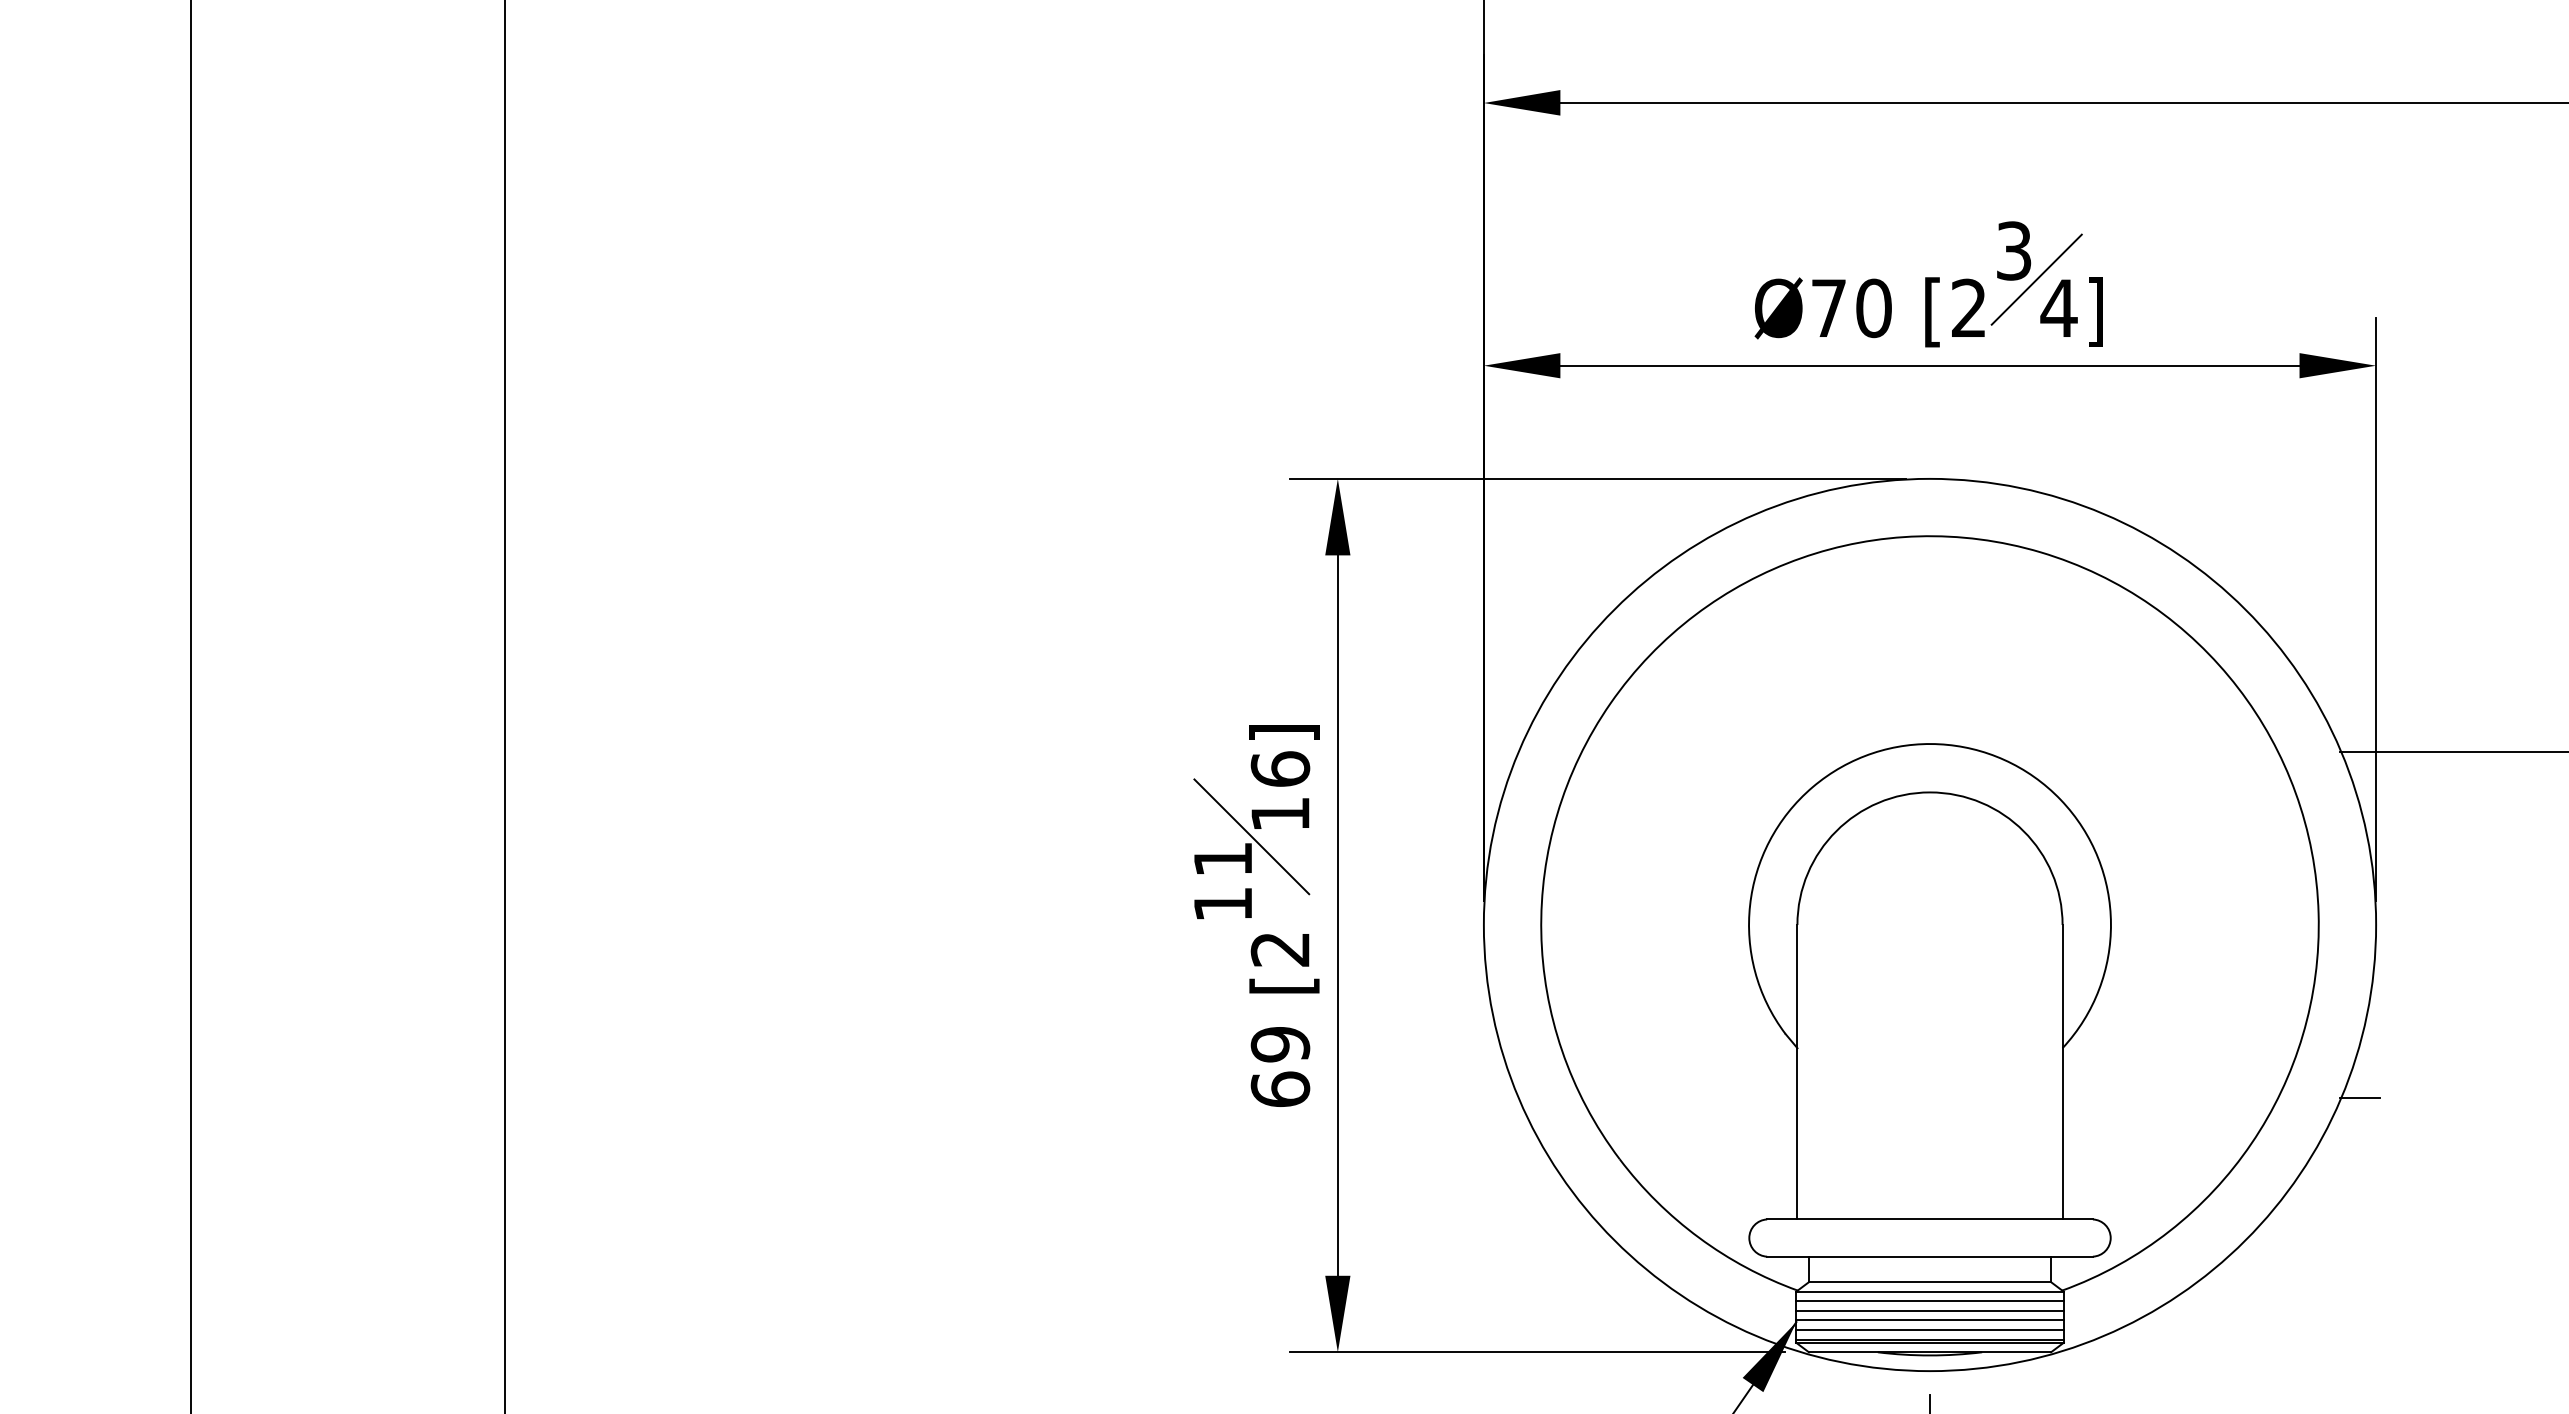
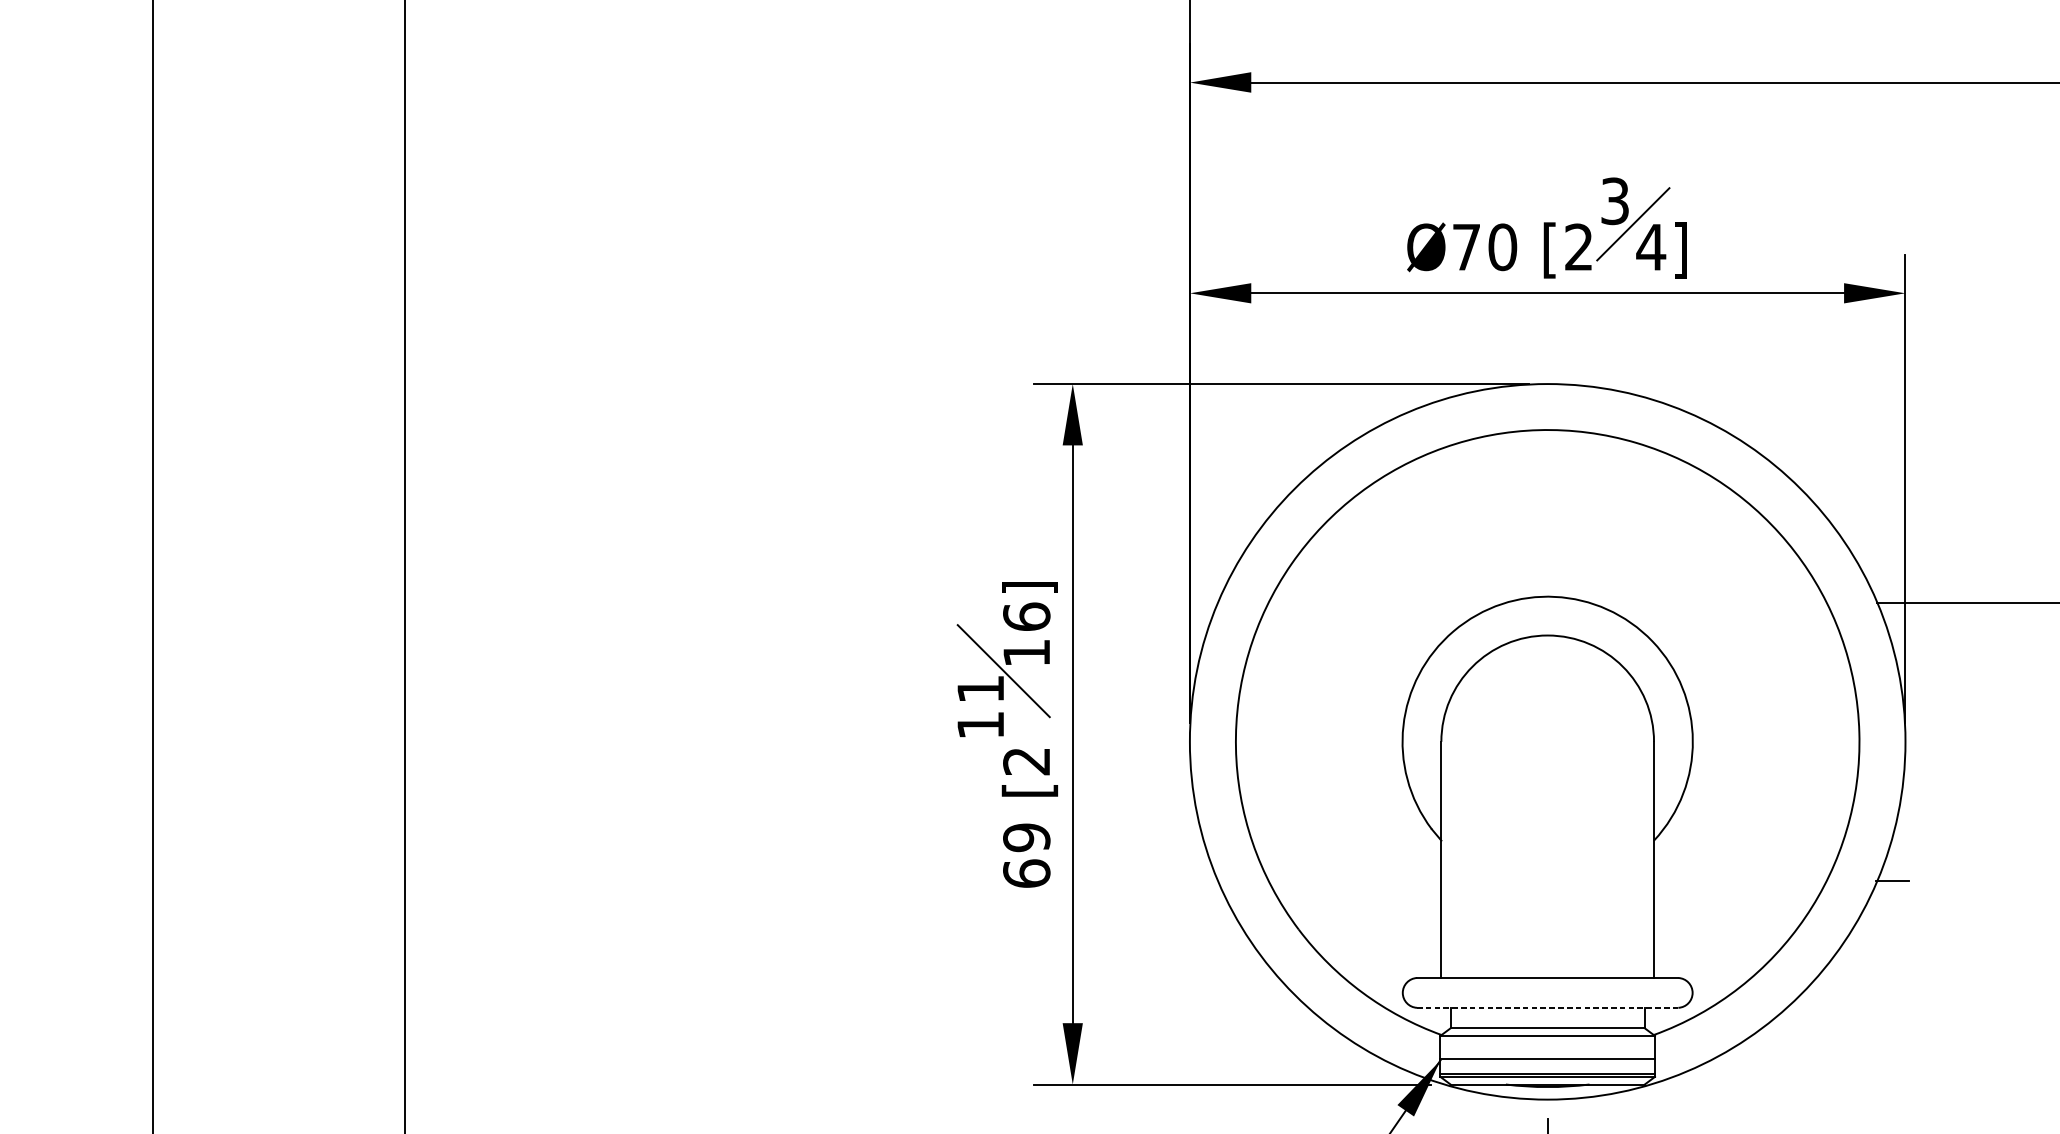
line: (1930, 1256) -> (1548, 1007), solid -> dashed
line: (1929, 1301) -> (1547, 1043), removed
line: (1929, 1310) -> (1547, 1051), removed
line: (1929, 1329) -> (1547, 1066), removed

